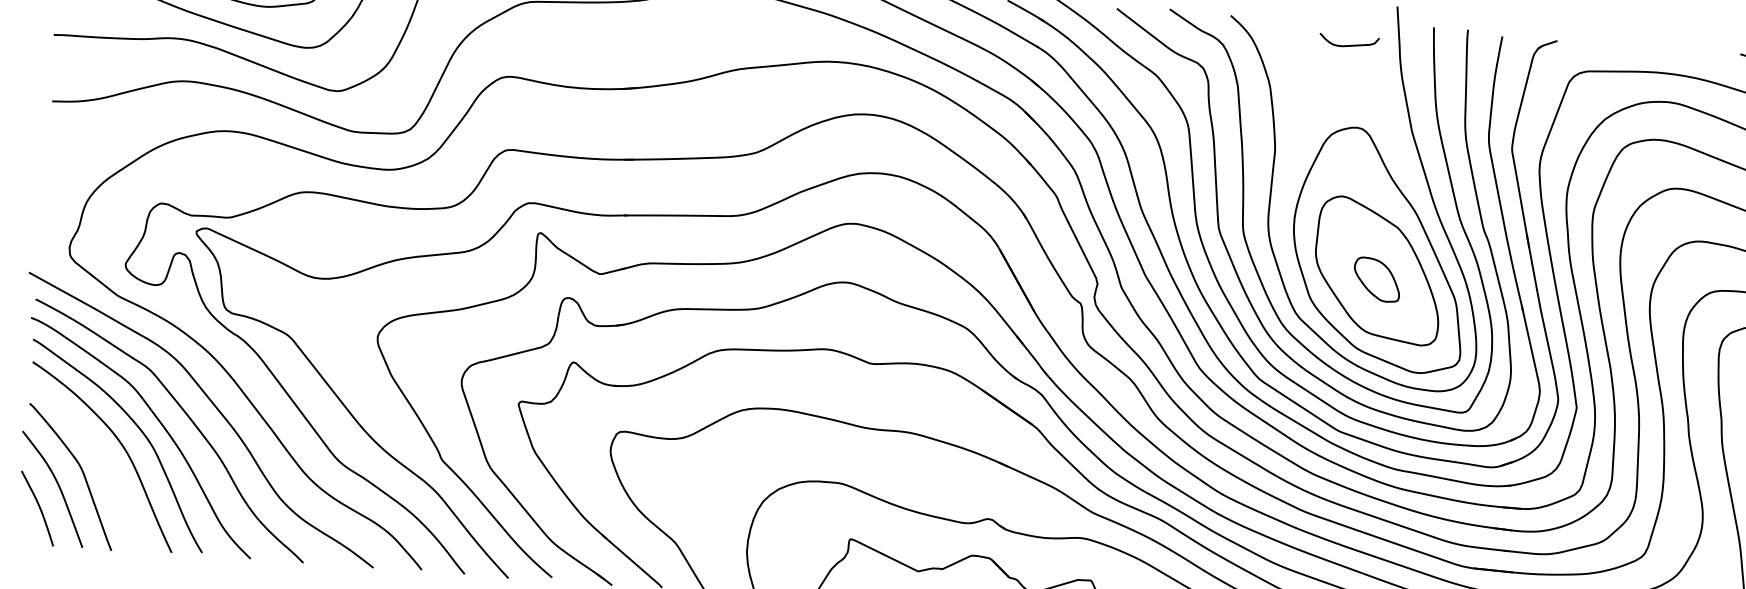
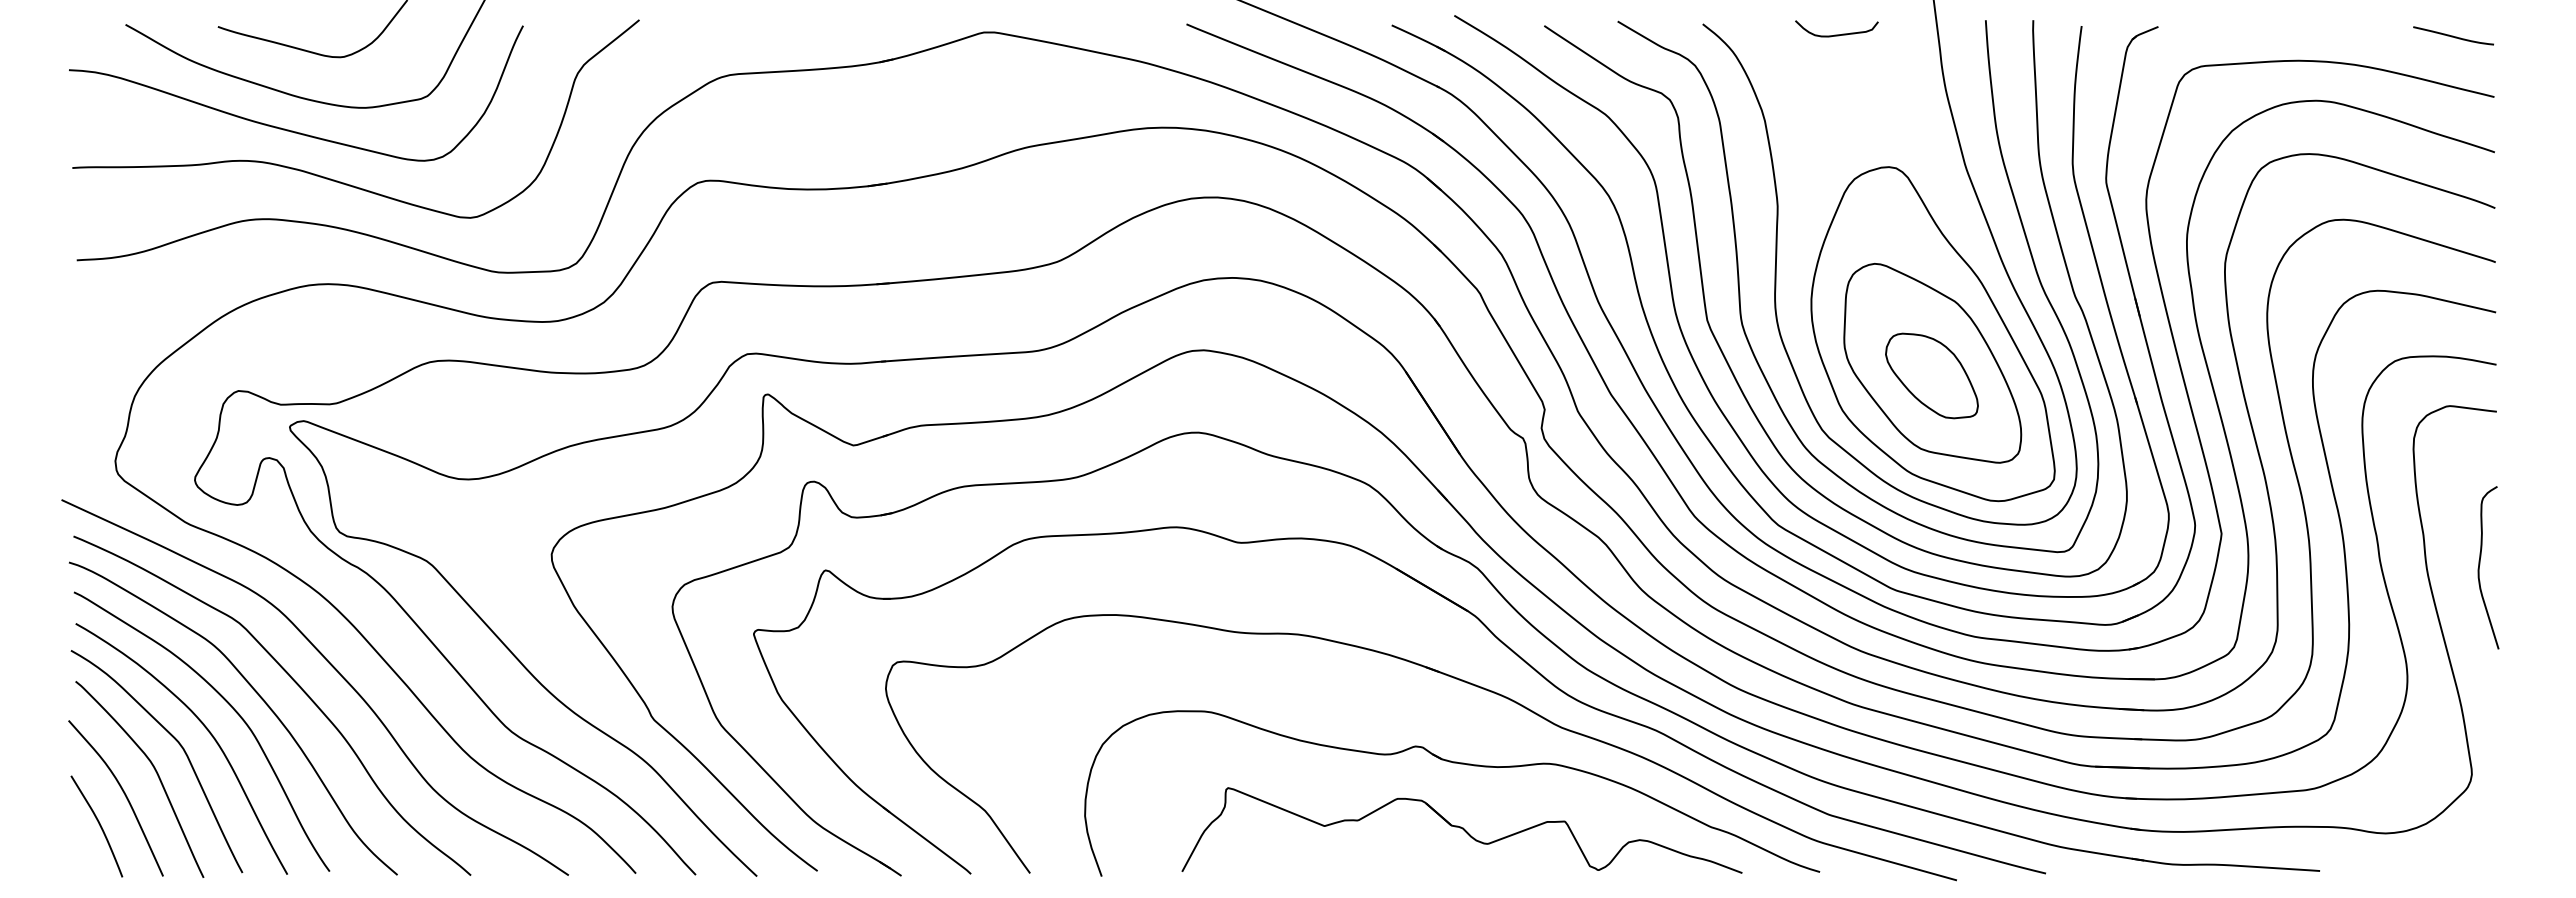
curve: (1348, 45) -> (1836, 34), moved
part: (1376, 279) -> (1931, 375), size x1.43
curve: (100, 454) -> (179, 745), added

